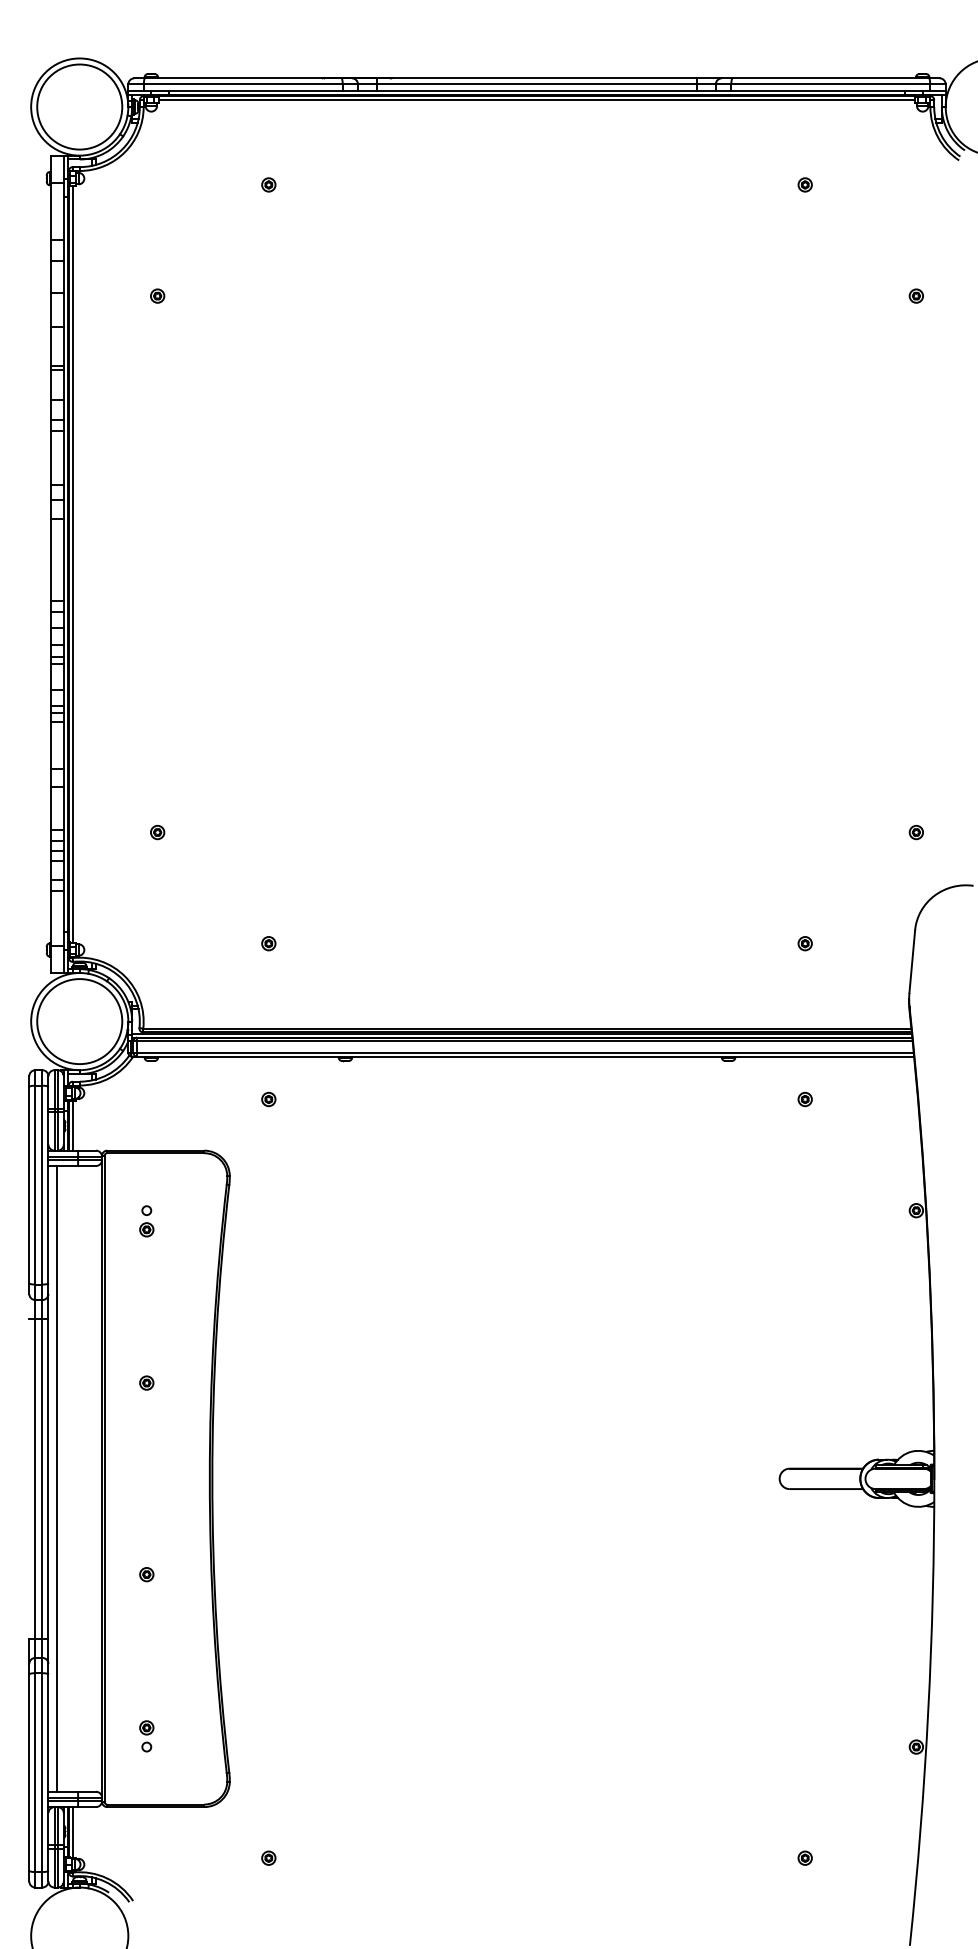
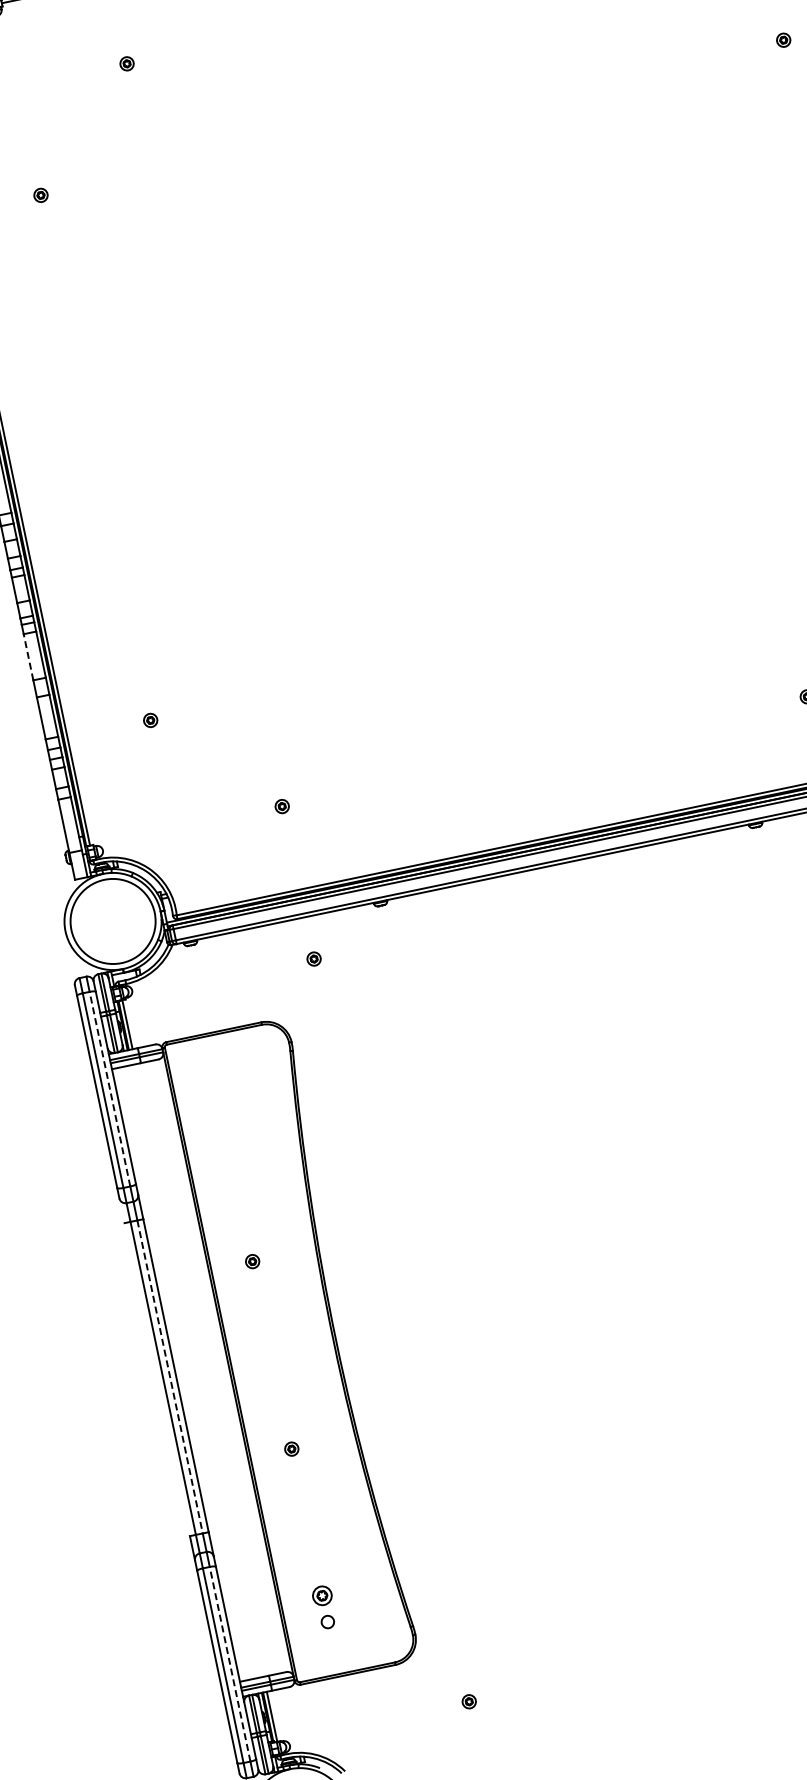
line: (51, 745) -> (28, 656), solid -> dashed
line: (42, 1184) -> (109, 1088), solid -> dashed
part: (146, 1221) -> (219, 1103), removed
line: (57, 1478) -> (184, 1373), removed
line: (42, 1479) -> (170, 1377), solid -> dashed
part: (146, 1736) -> (324, 1607), size x1.4
line: (42, 1772) -> (230, 1664), solid -> dashed

